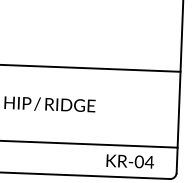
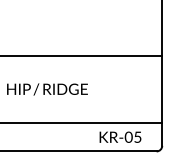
text: (149, 161) -> (137, 136), KR-04 -> KR-05

